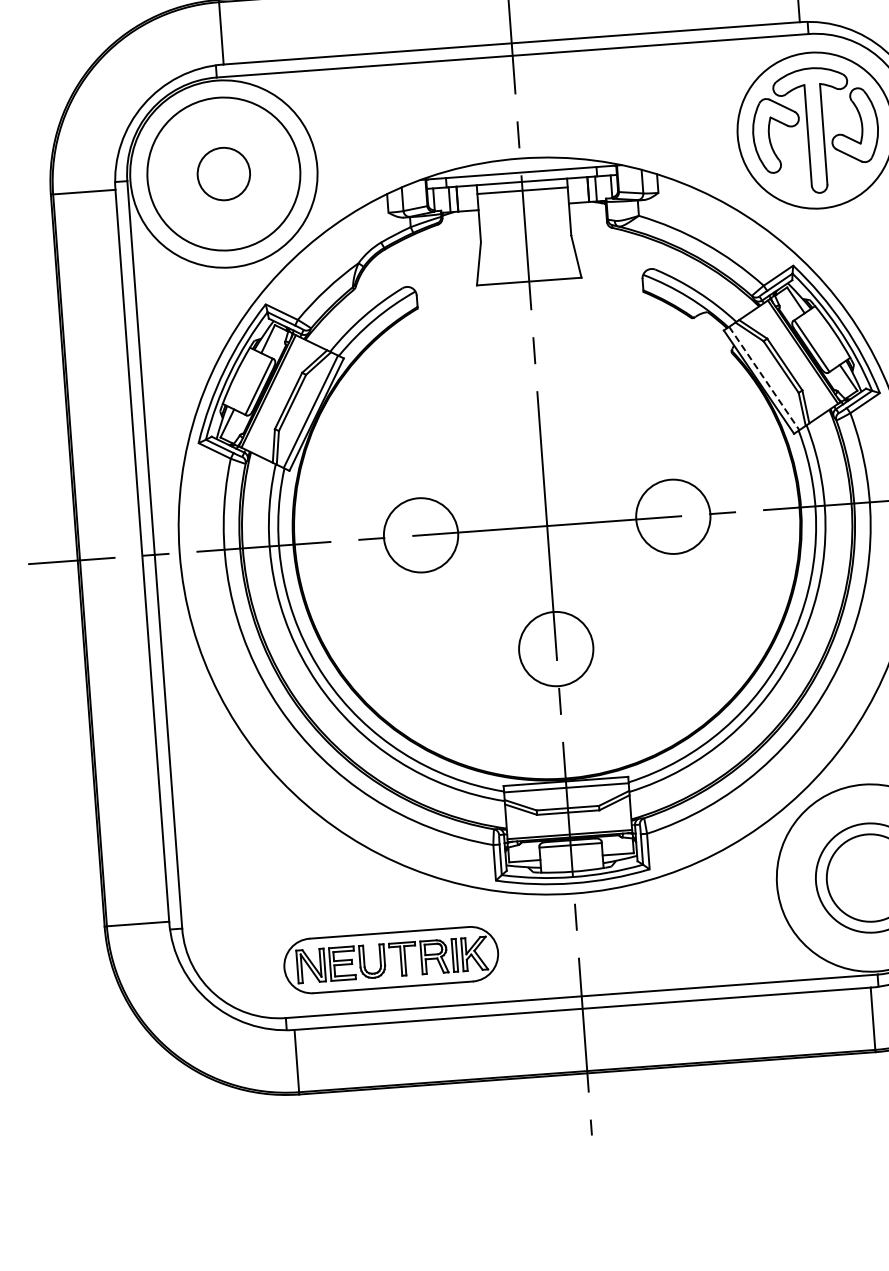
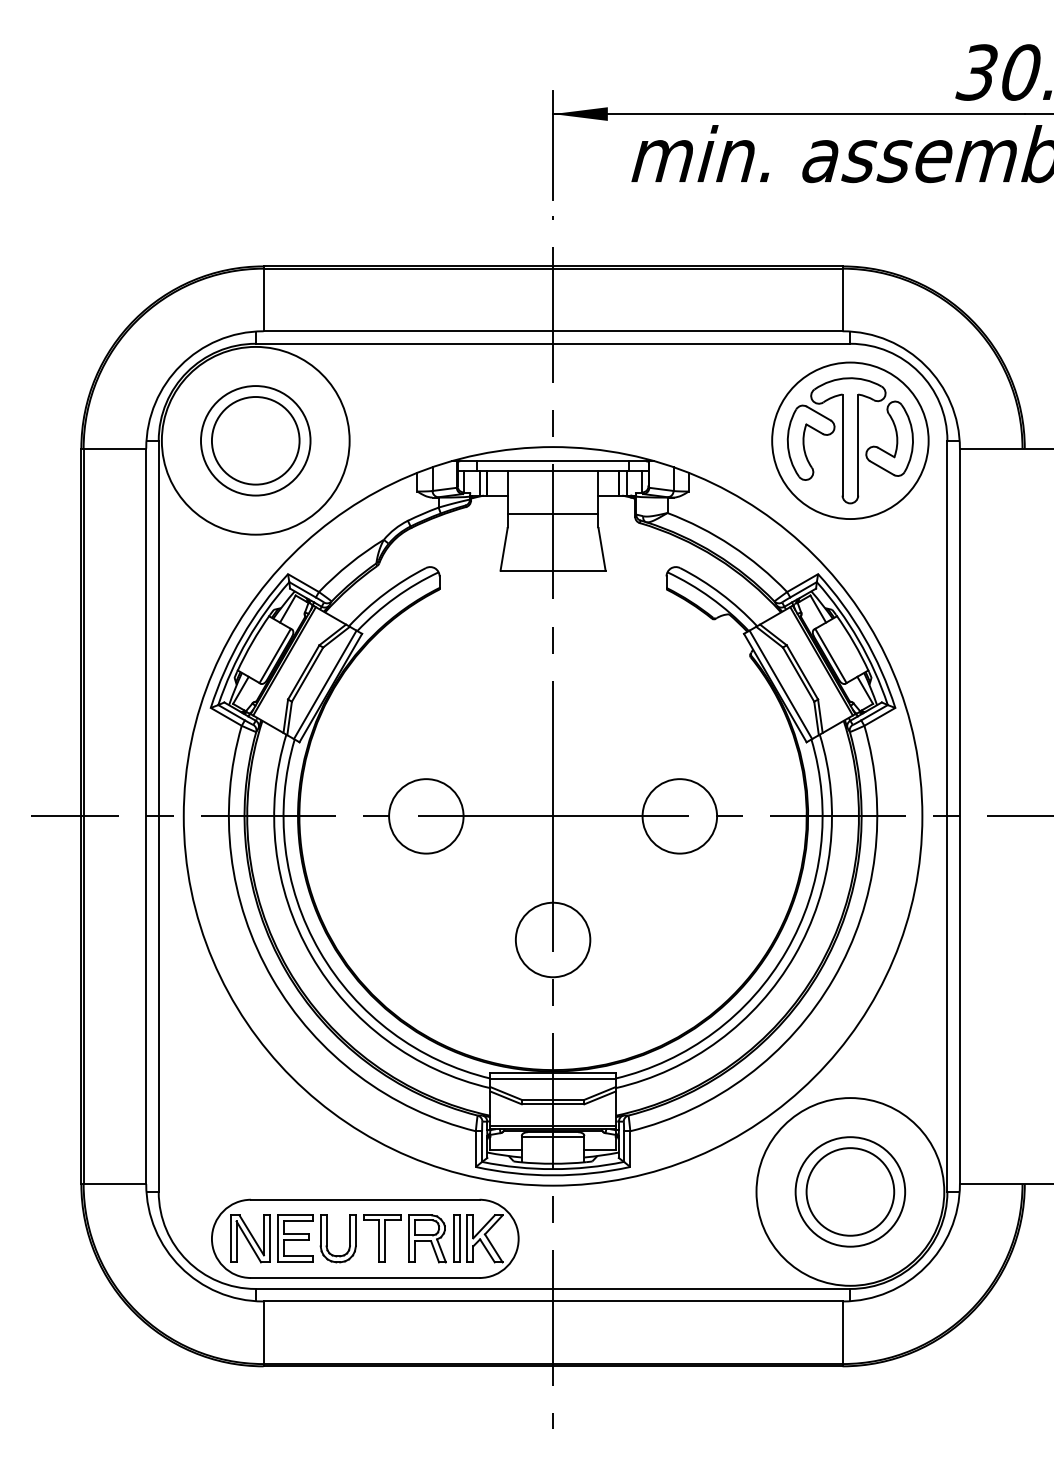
circle: (223, 173) -> (255, 440), size x0.71
circle: (223, 173) -> (255, 440), size x1.67
line: (522, 190) -> (552, 514), moved
line: (763, 378) -> (780, 684), dashed -> solid
part: (391, 959) -> (365, 1238), size x1.43

